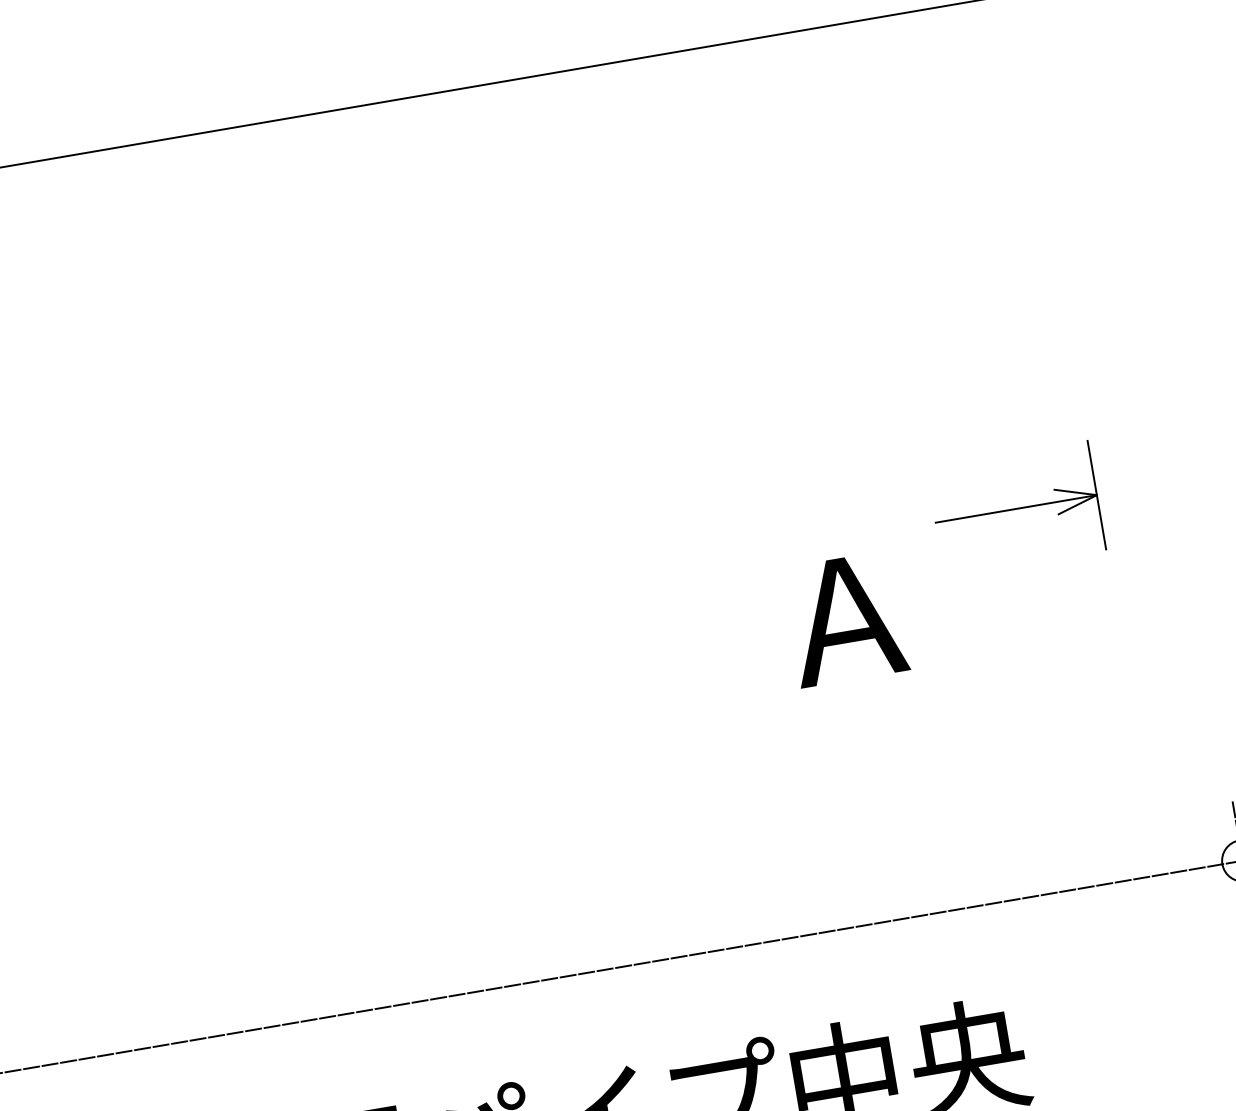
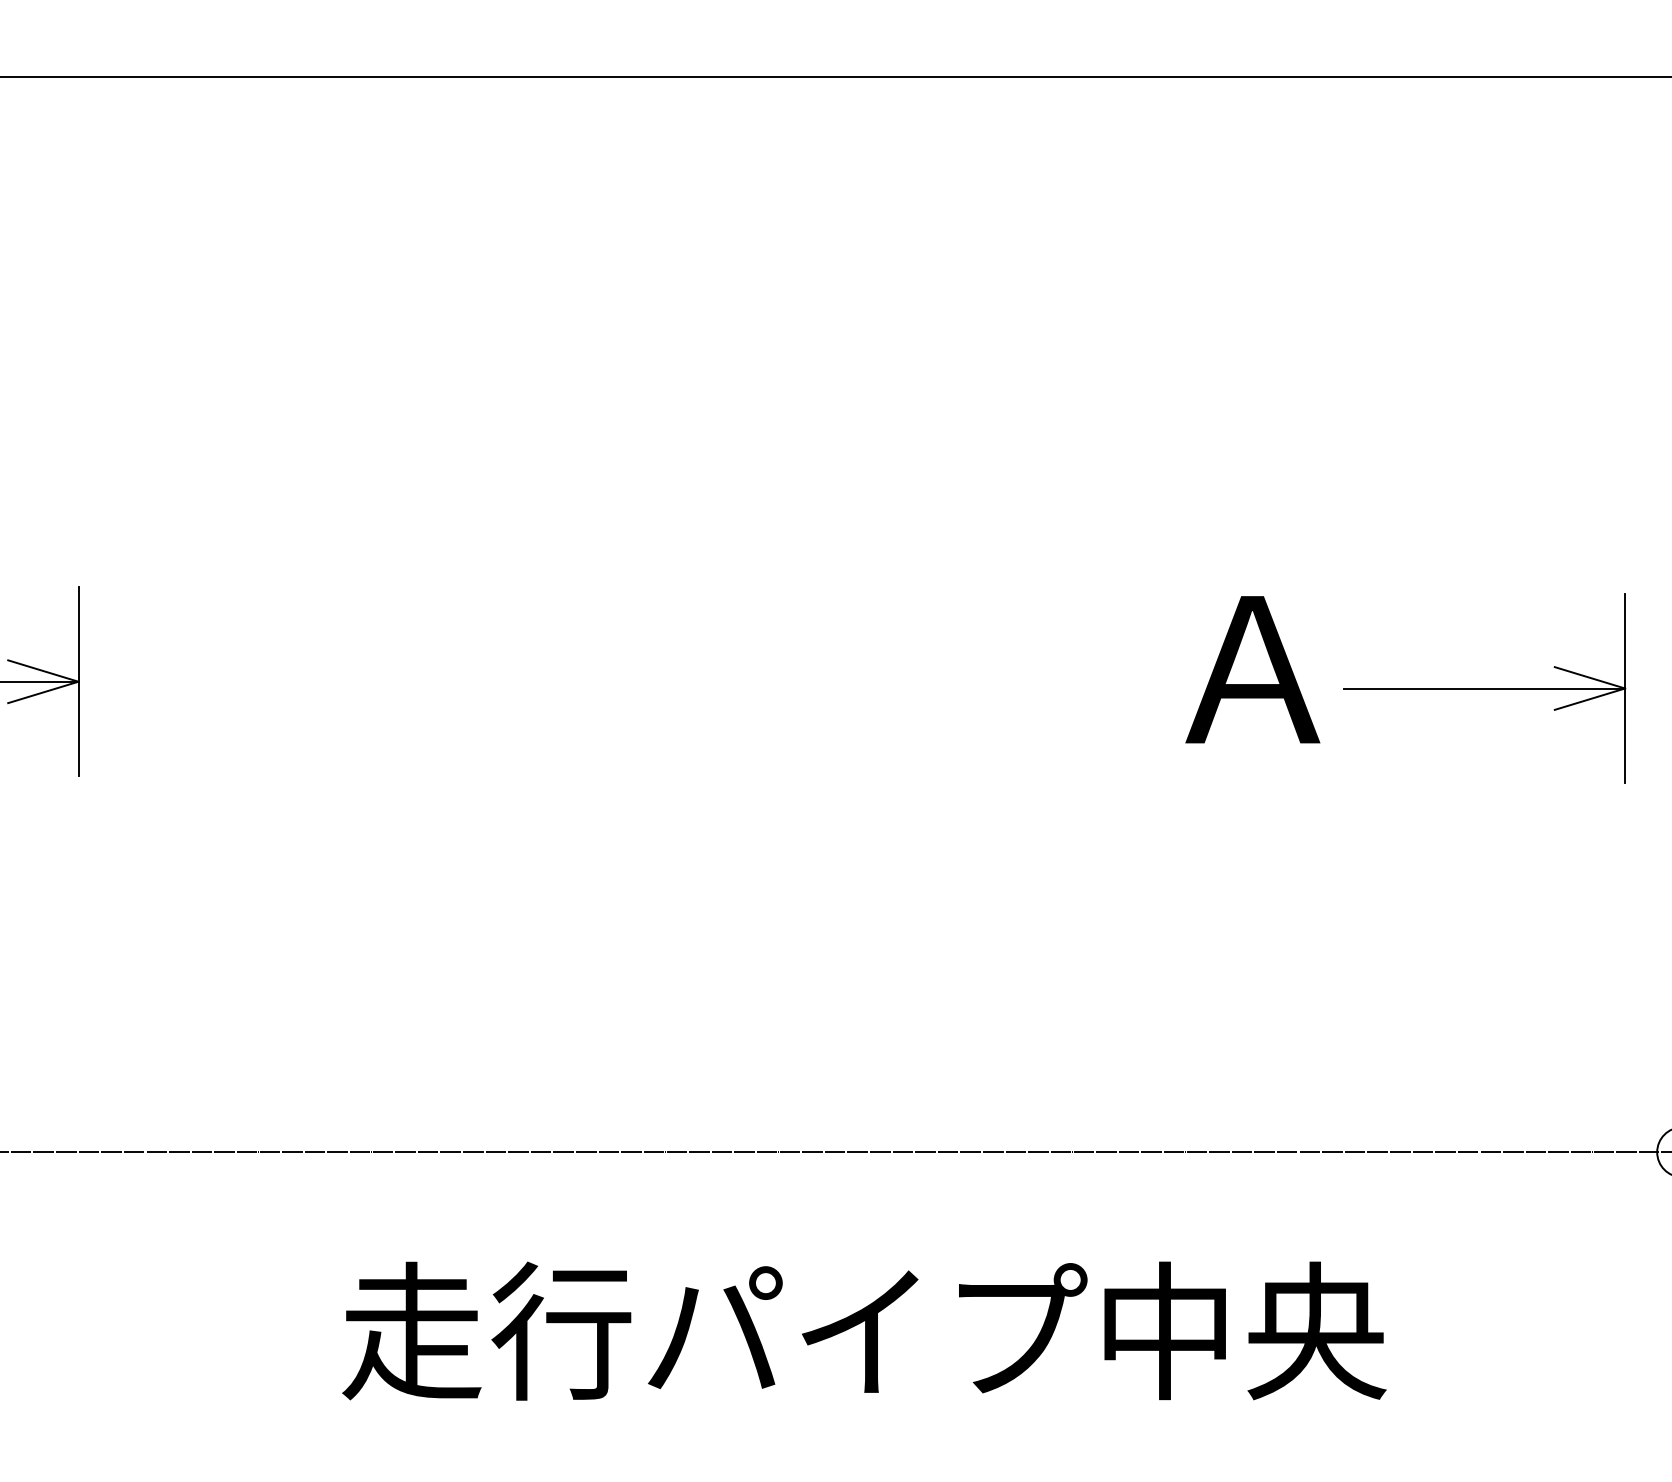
part: (1016, 508) -> (1484, 688), size x1.43
text: (845, 618) -> (1252, 669), moved

